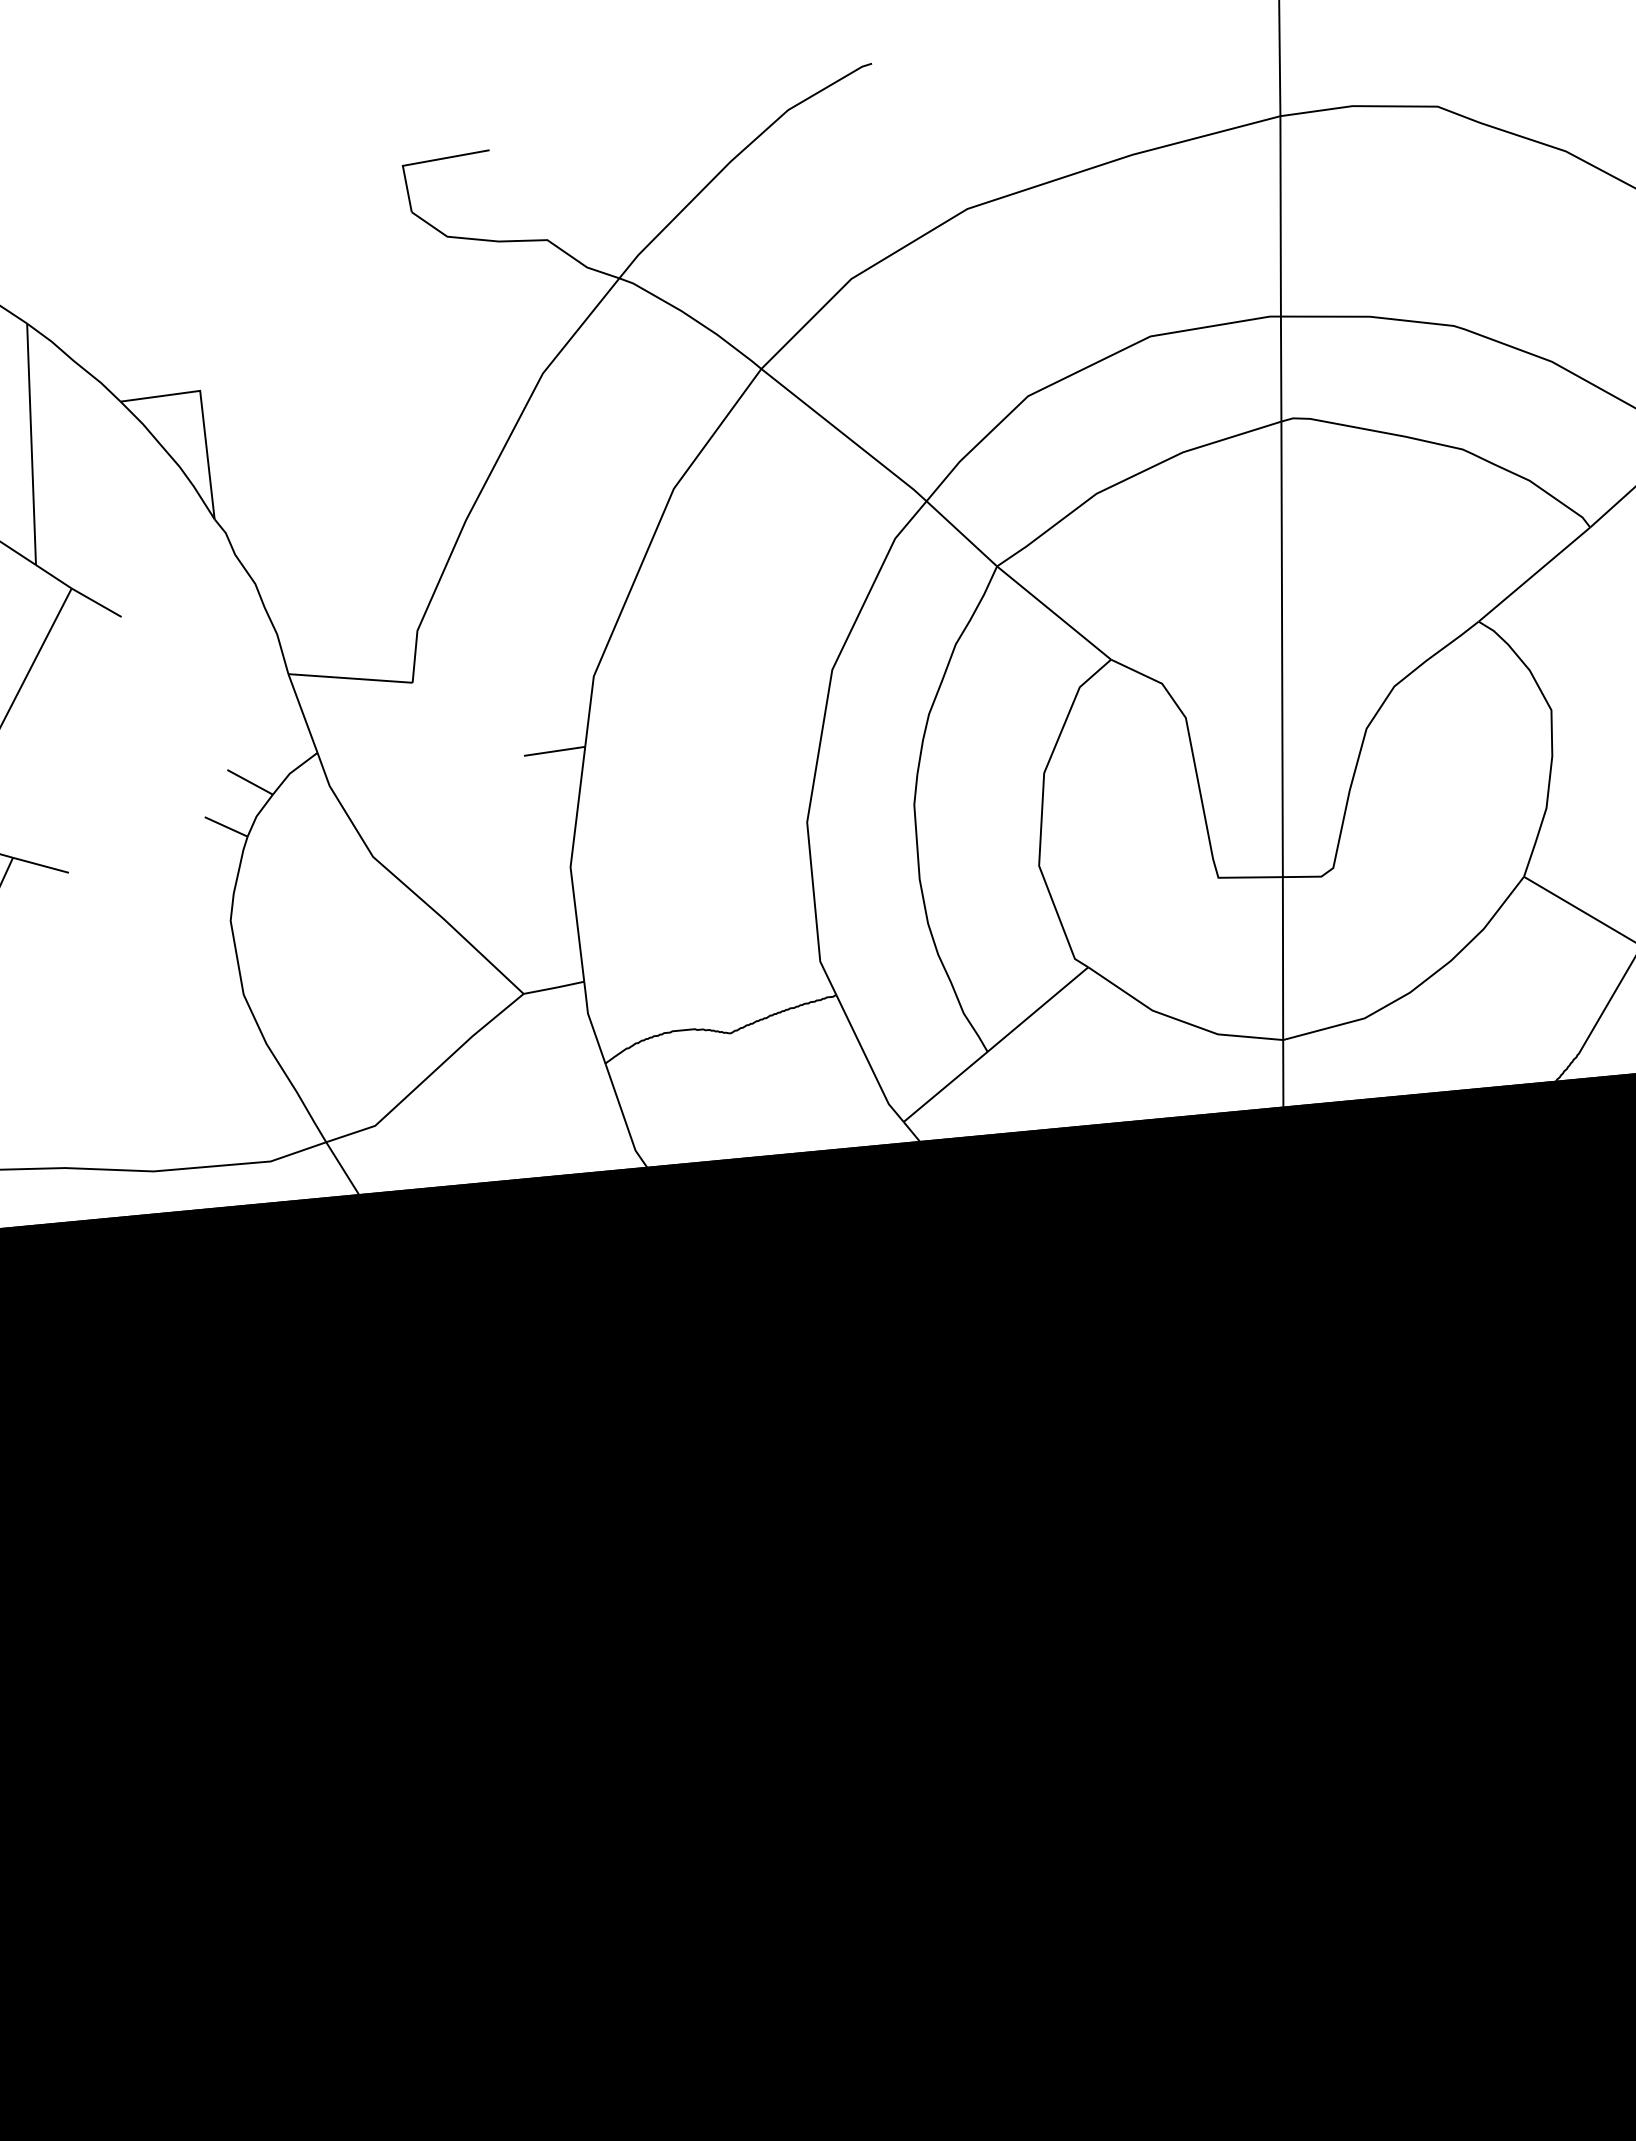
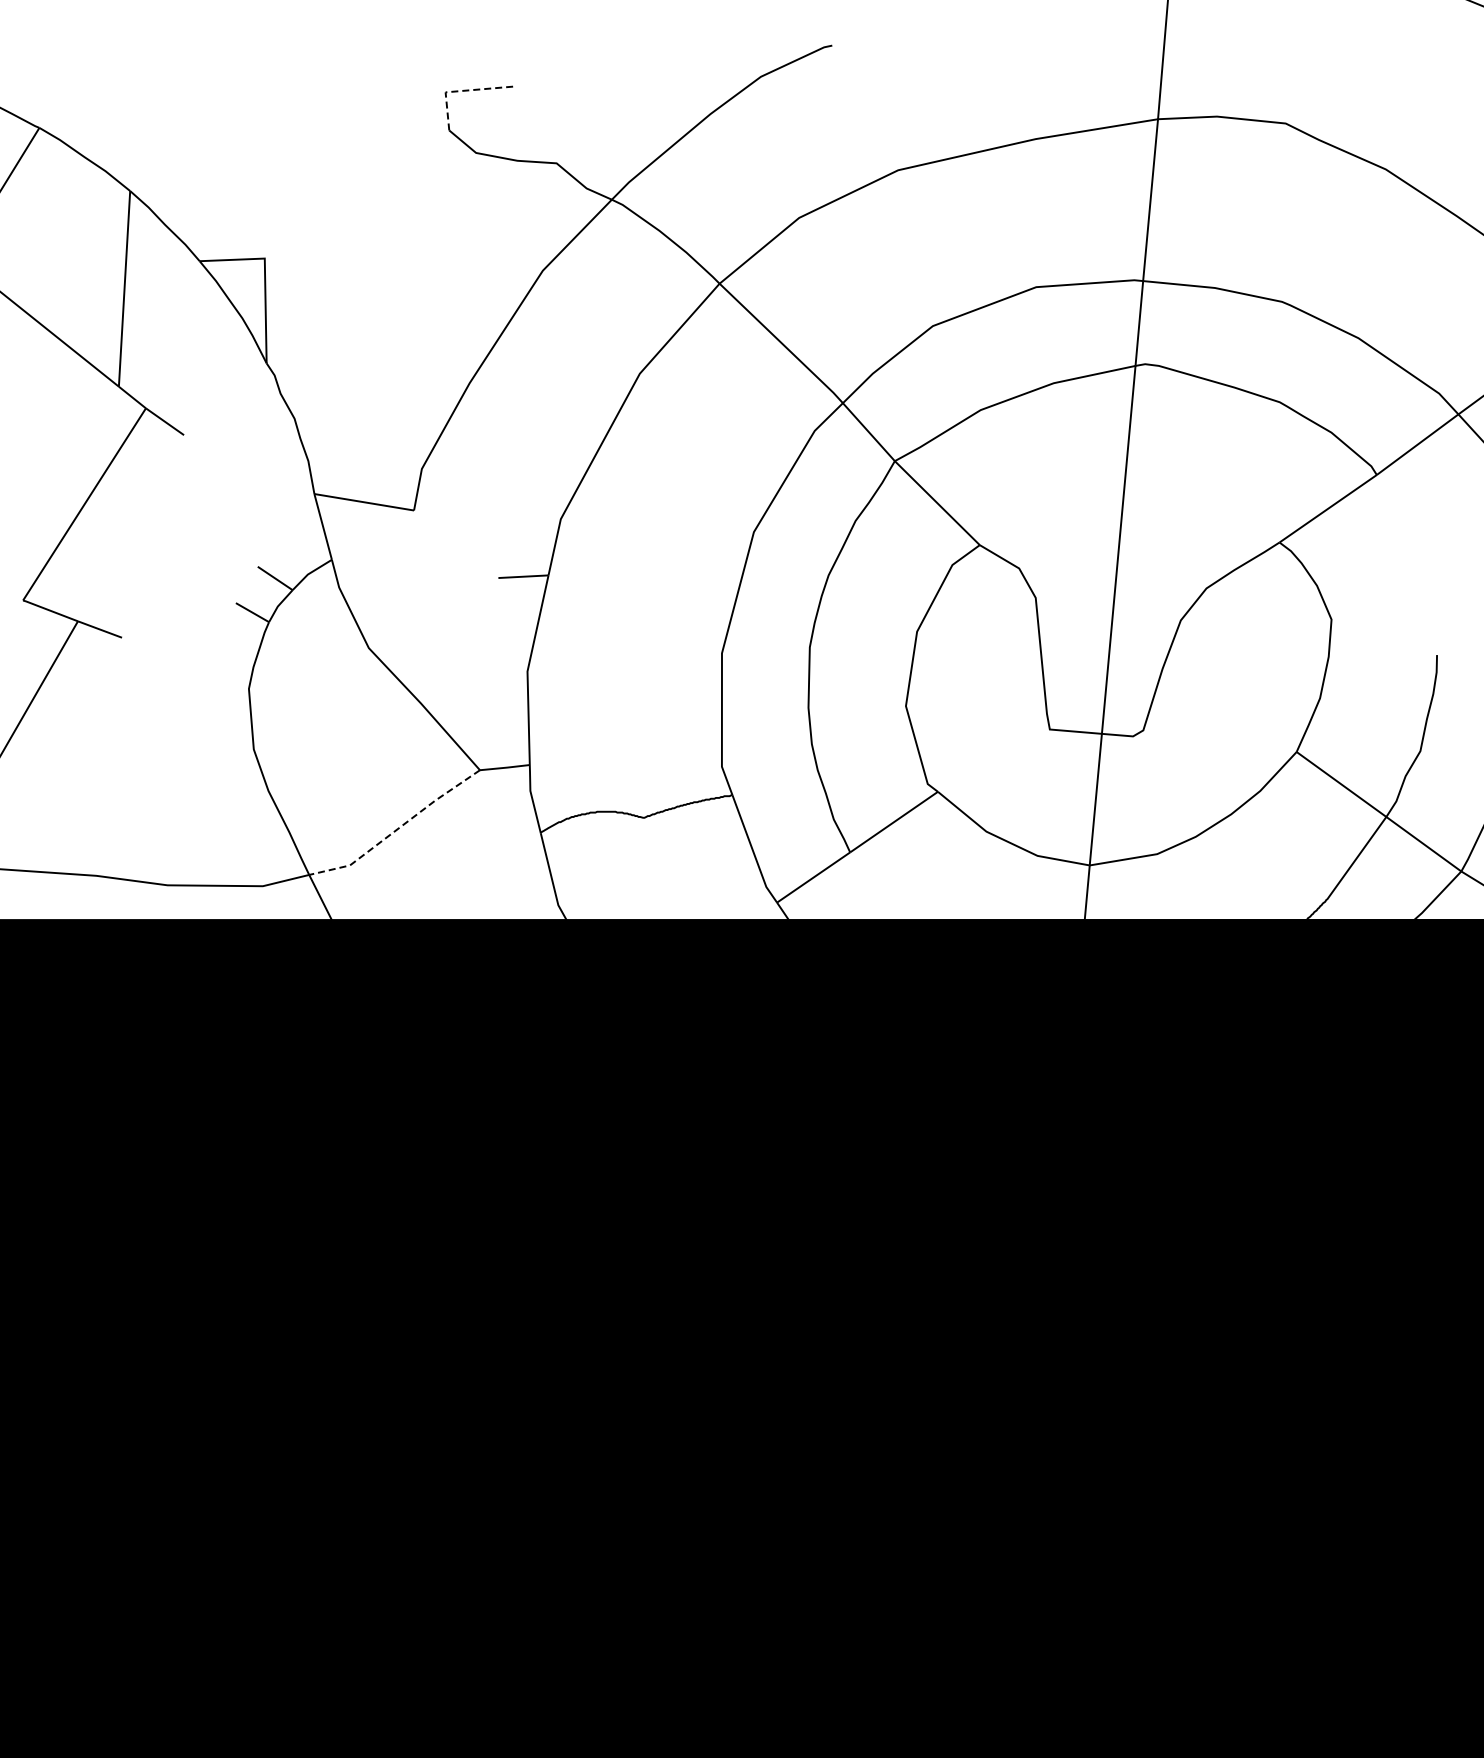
line: (422, 162) -> (461, 91), solid -> dashed
line: (429, 1076) -> (397, 829), solid -> dashed

